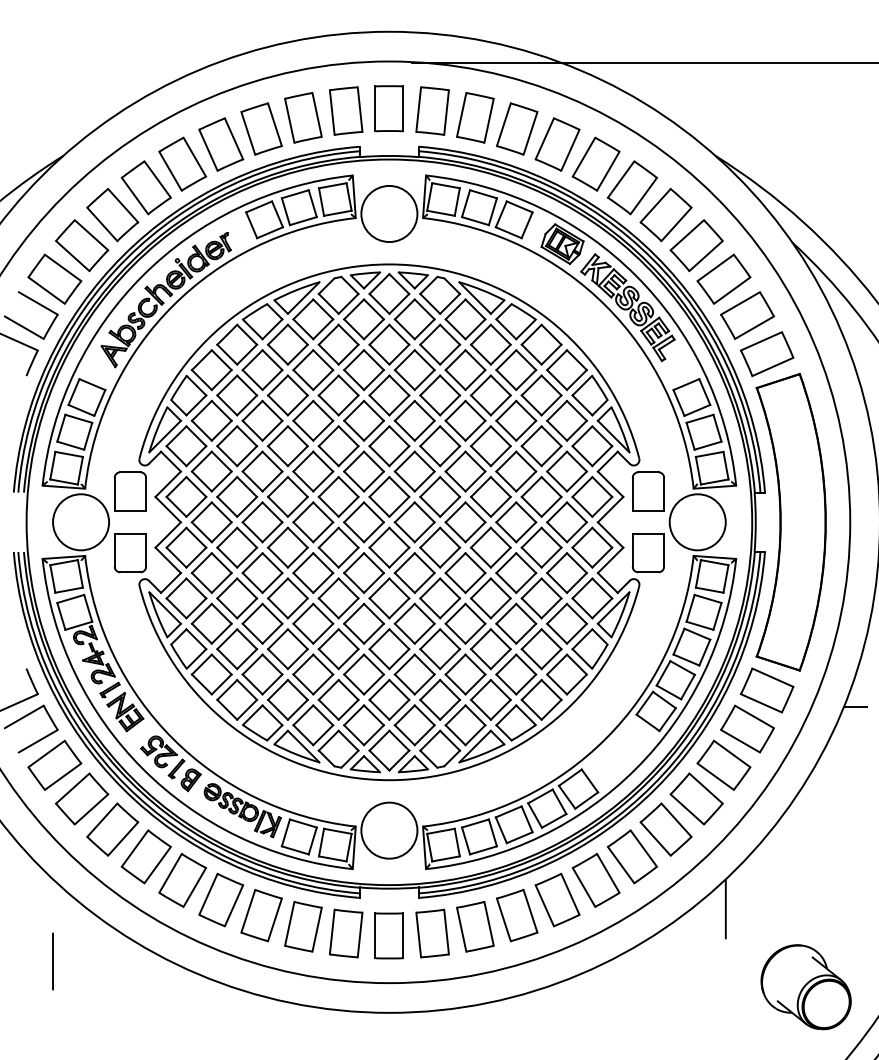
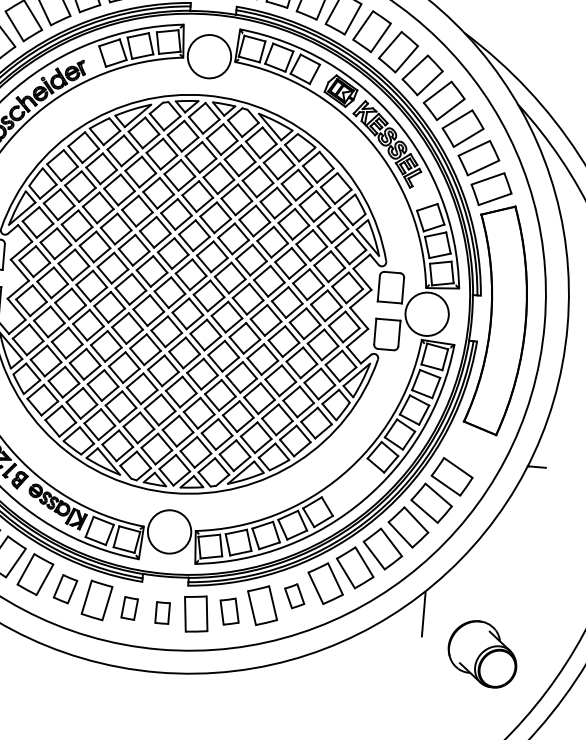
part: (767, 690) -> (470, 448), removed
part: (557, 899) -> (294, 595), size x0.6
part: (261, 915) -> (65, 589), size x0.7
part: (475, 926) -> (229, 611), size x0.7
part: (346, 933) -> (129, 608), size x0.6
part: (388, 935) -> (162, 612), size x0.6
part: (805, 987) -> (482, 654), moved

